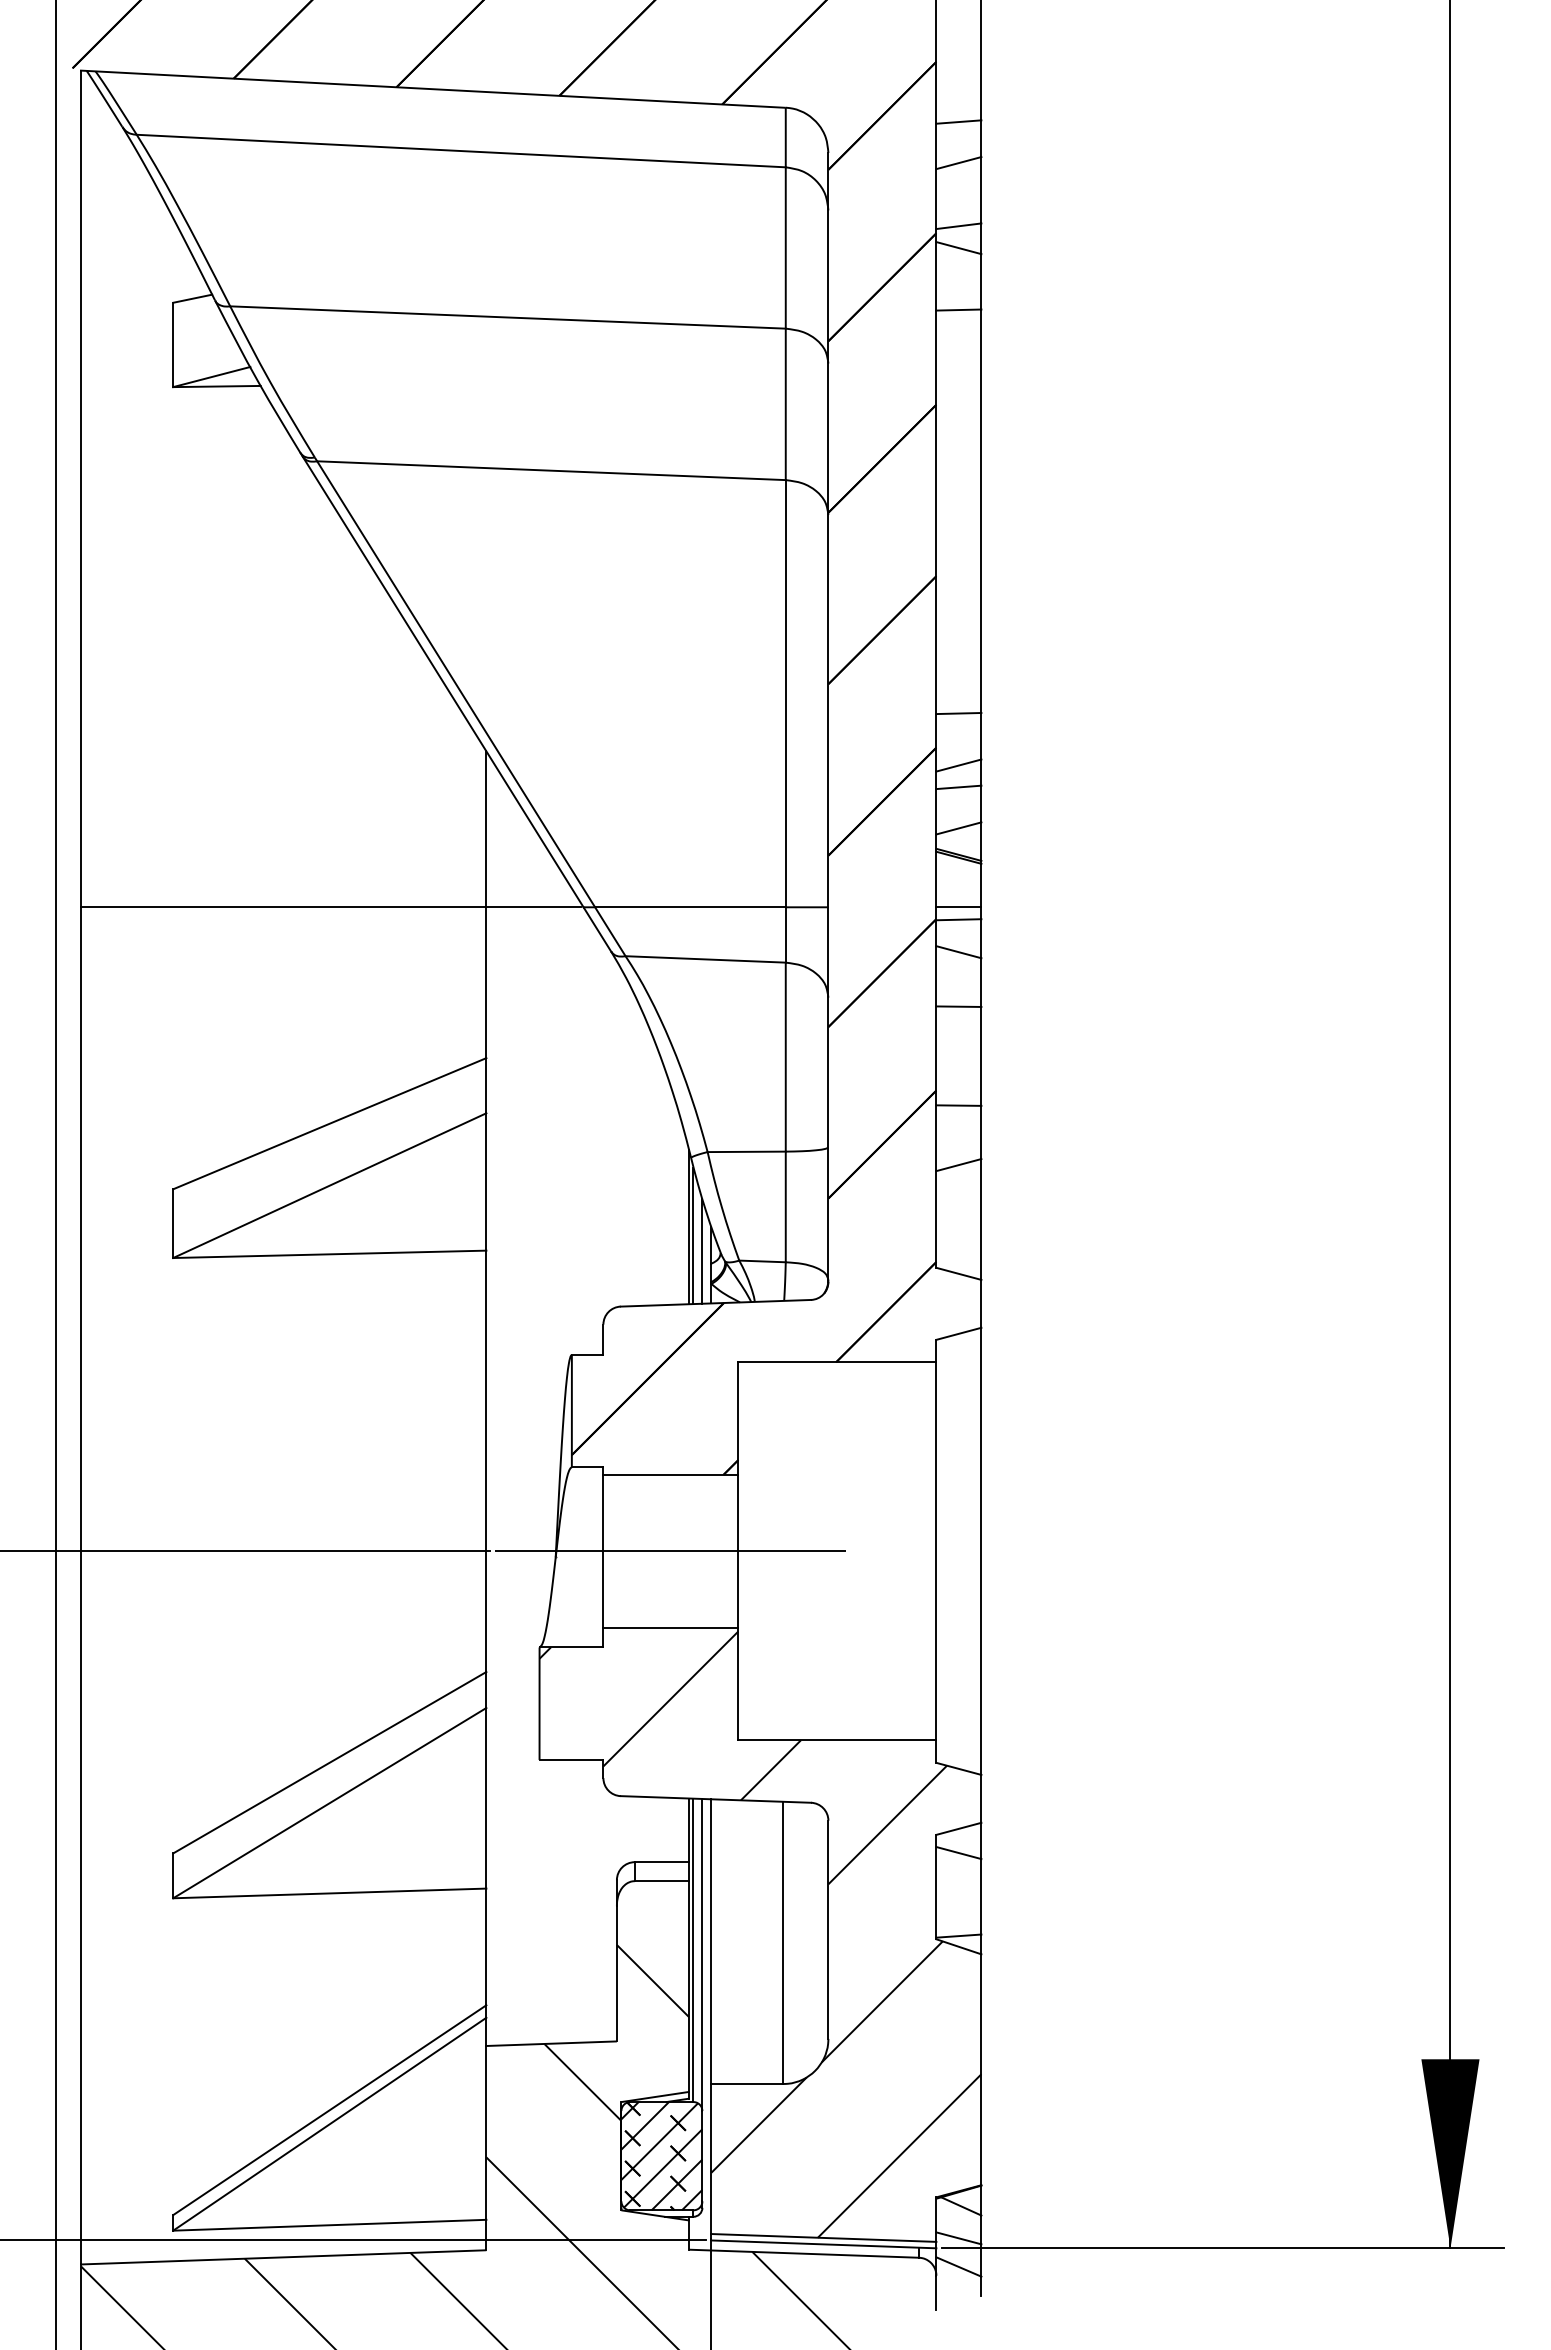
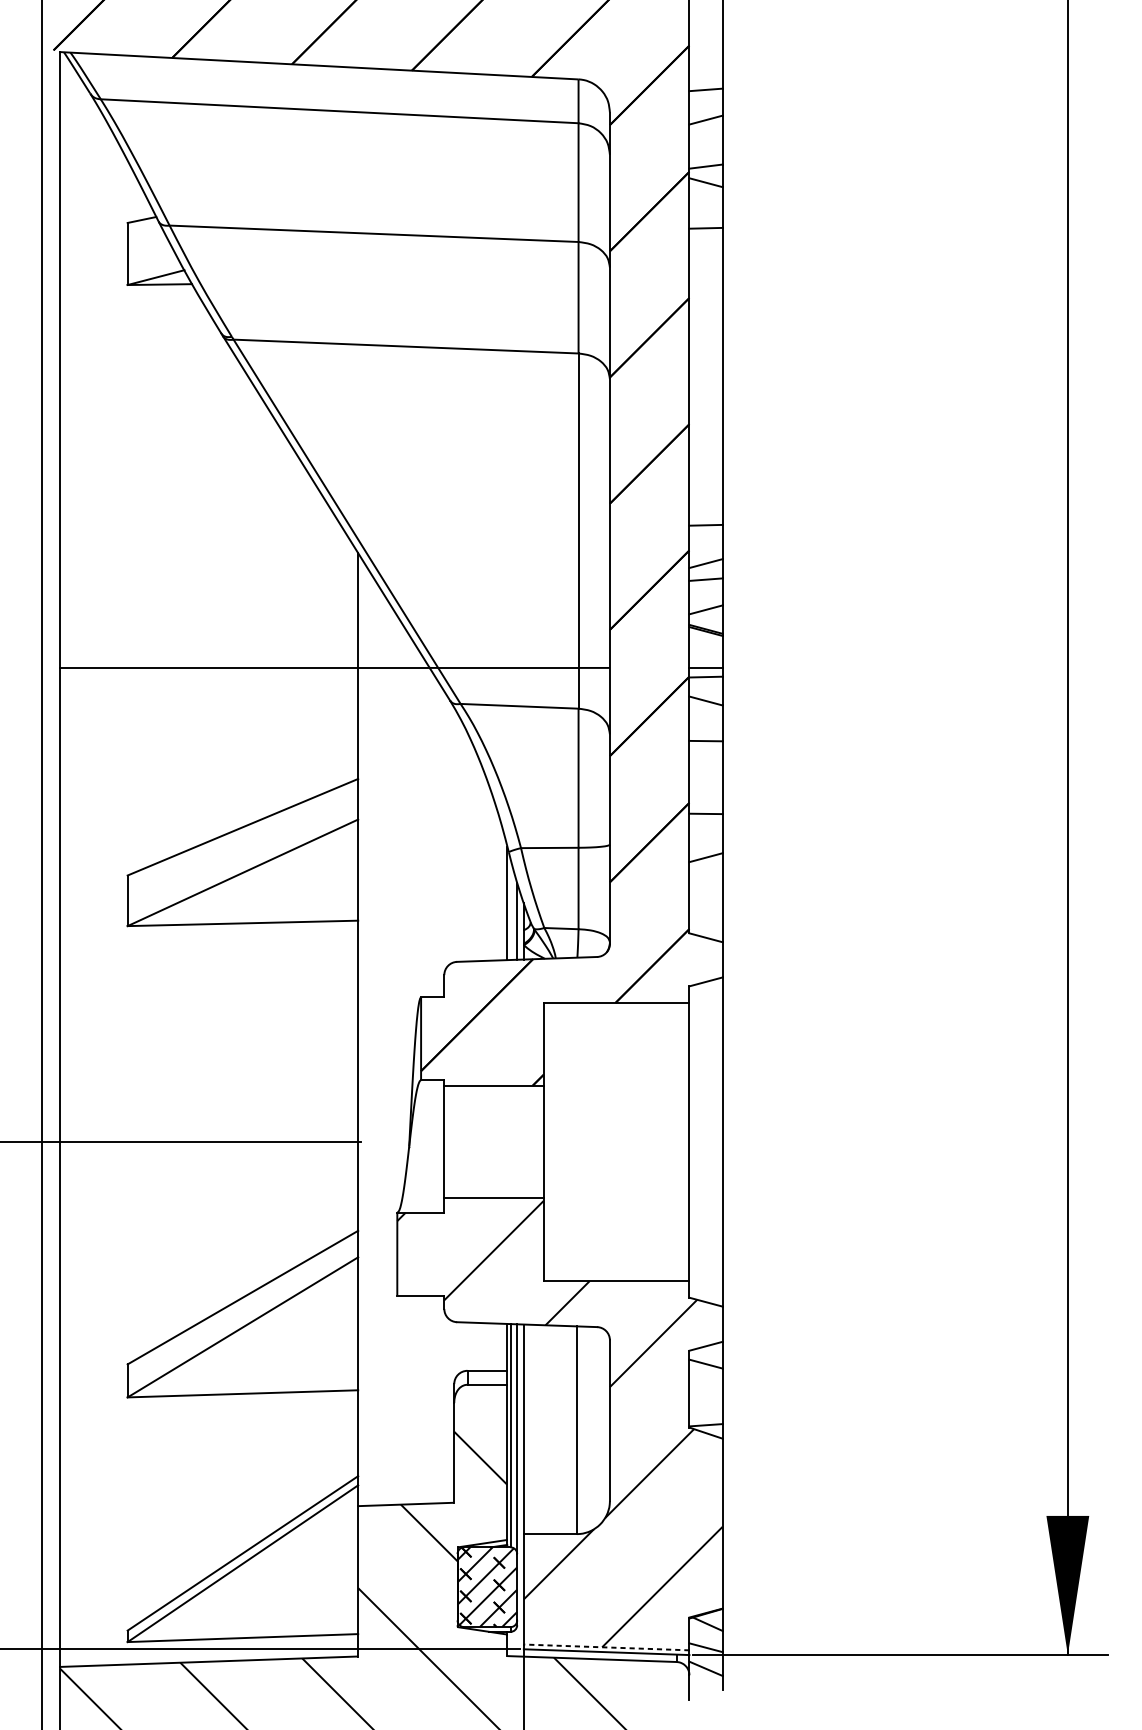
line: (693, 1235) -> (510, 909), removed
line: (670, 1551) -> (493, 1142), removed
line: (823, 2237) -> (606, 1647), solid -> dashed

